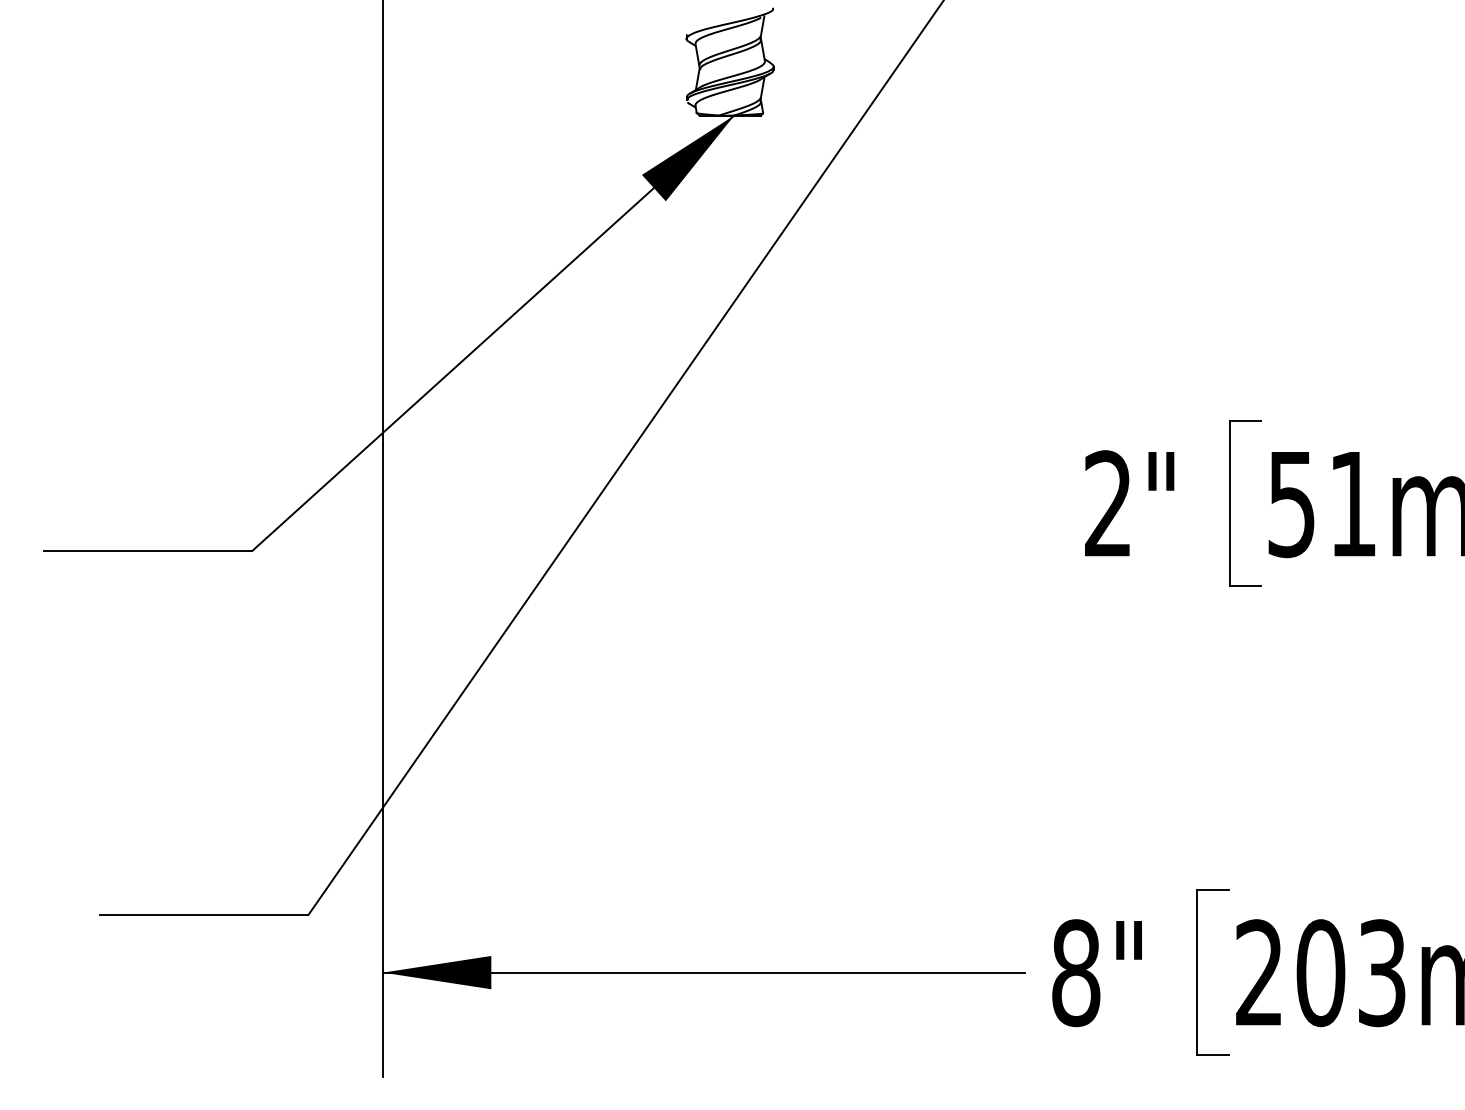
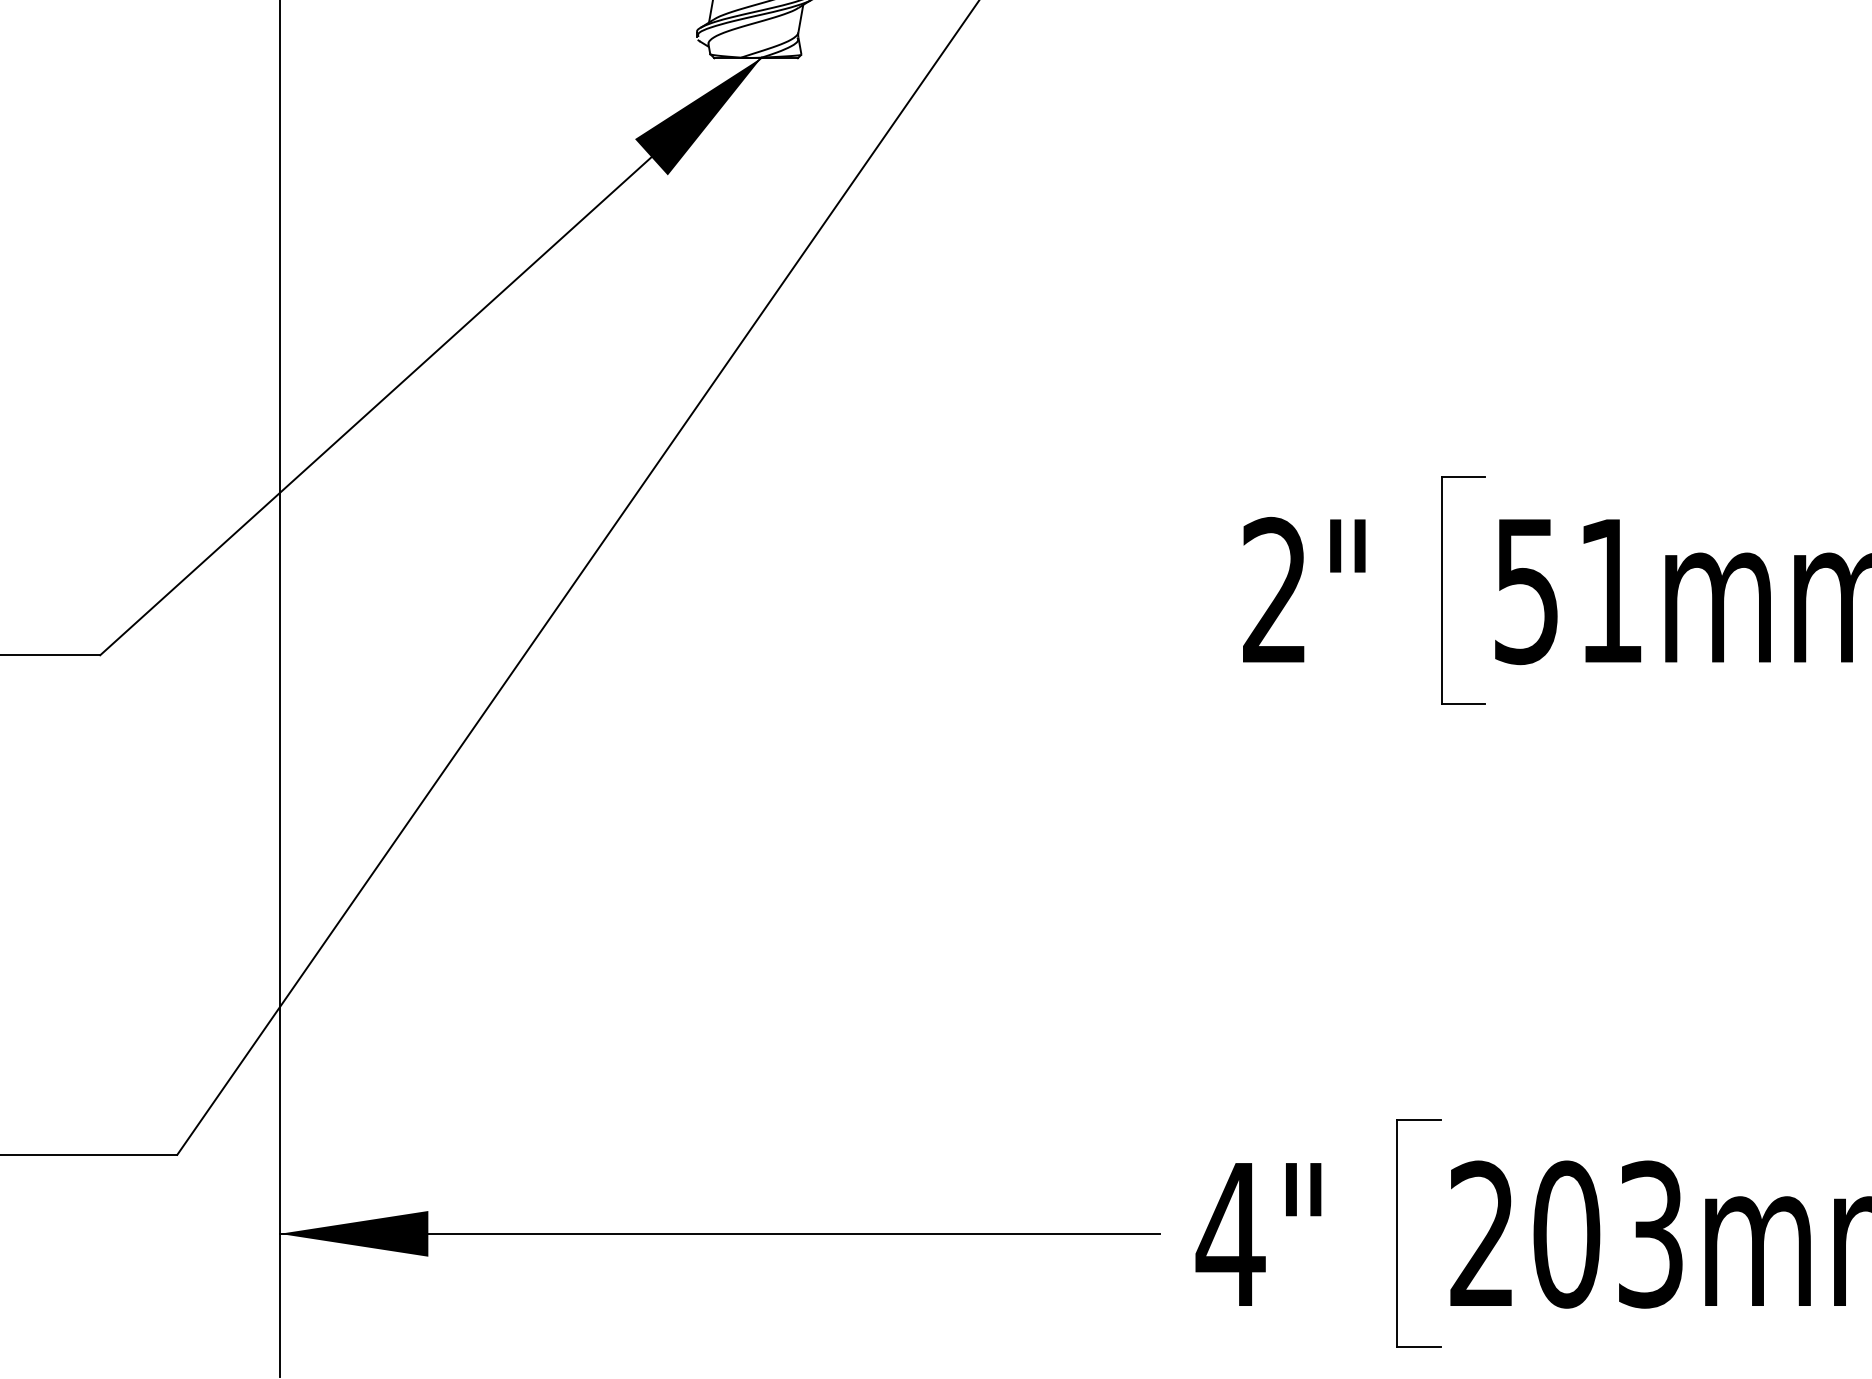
text: (1075, 973) -> (1229, 1235), 8" -> 4"

